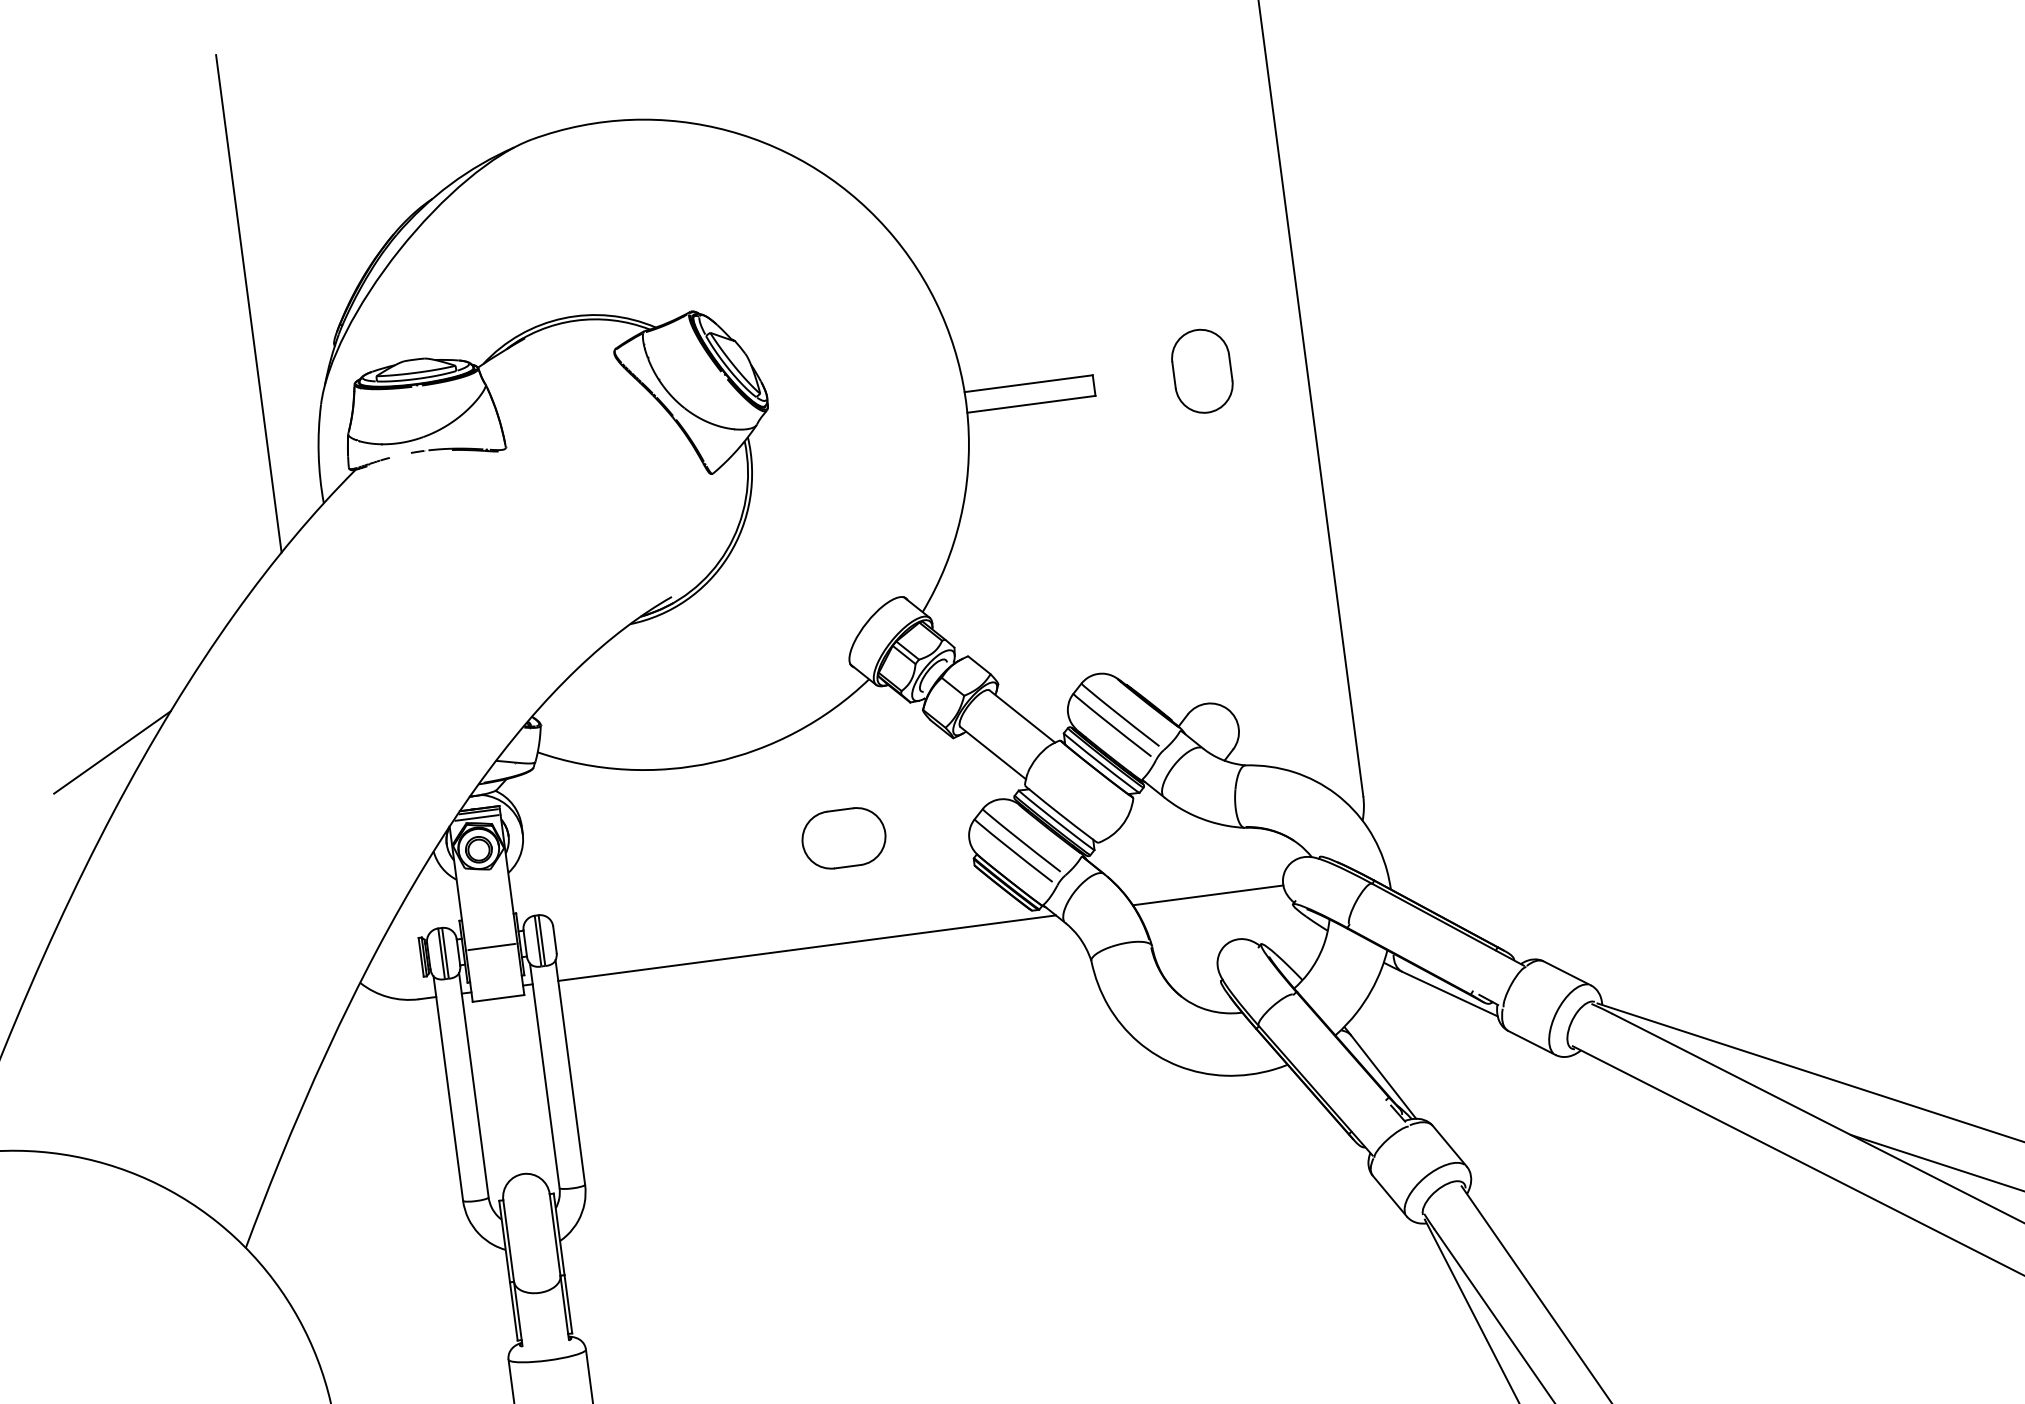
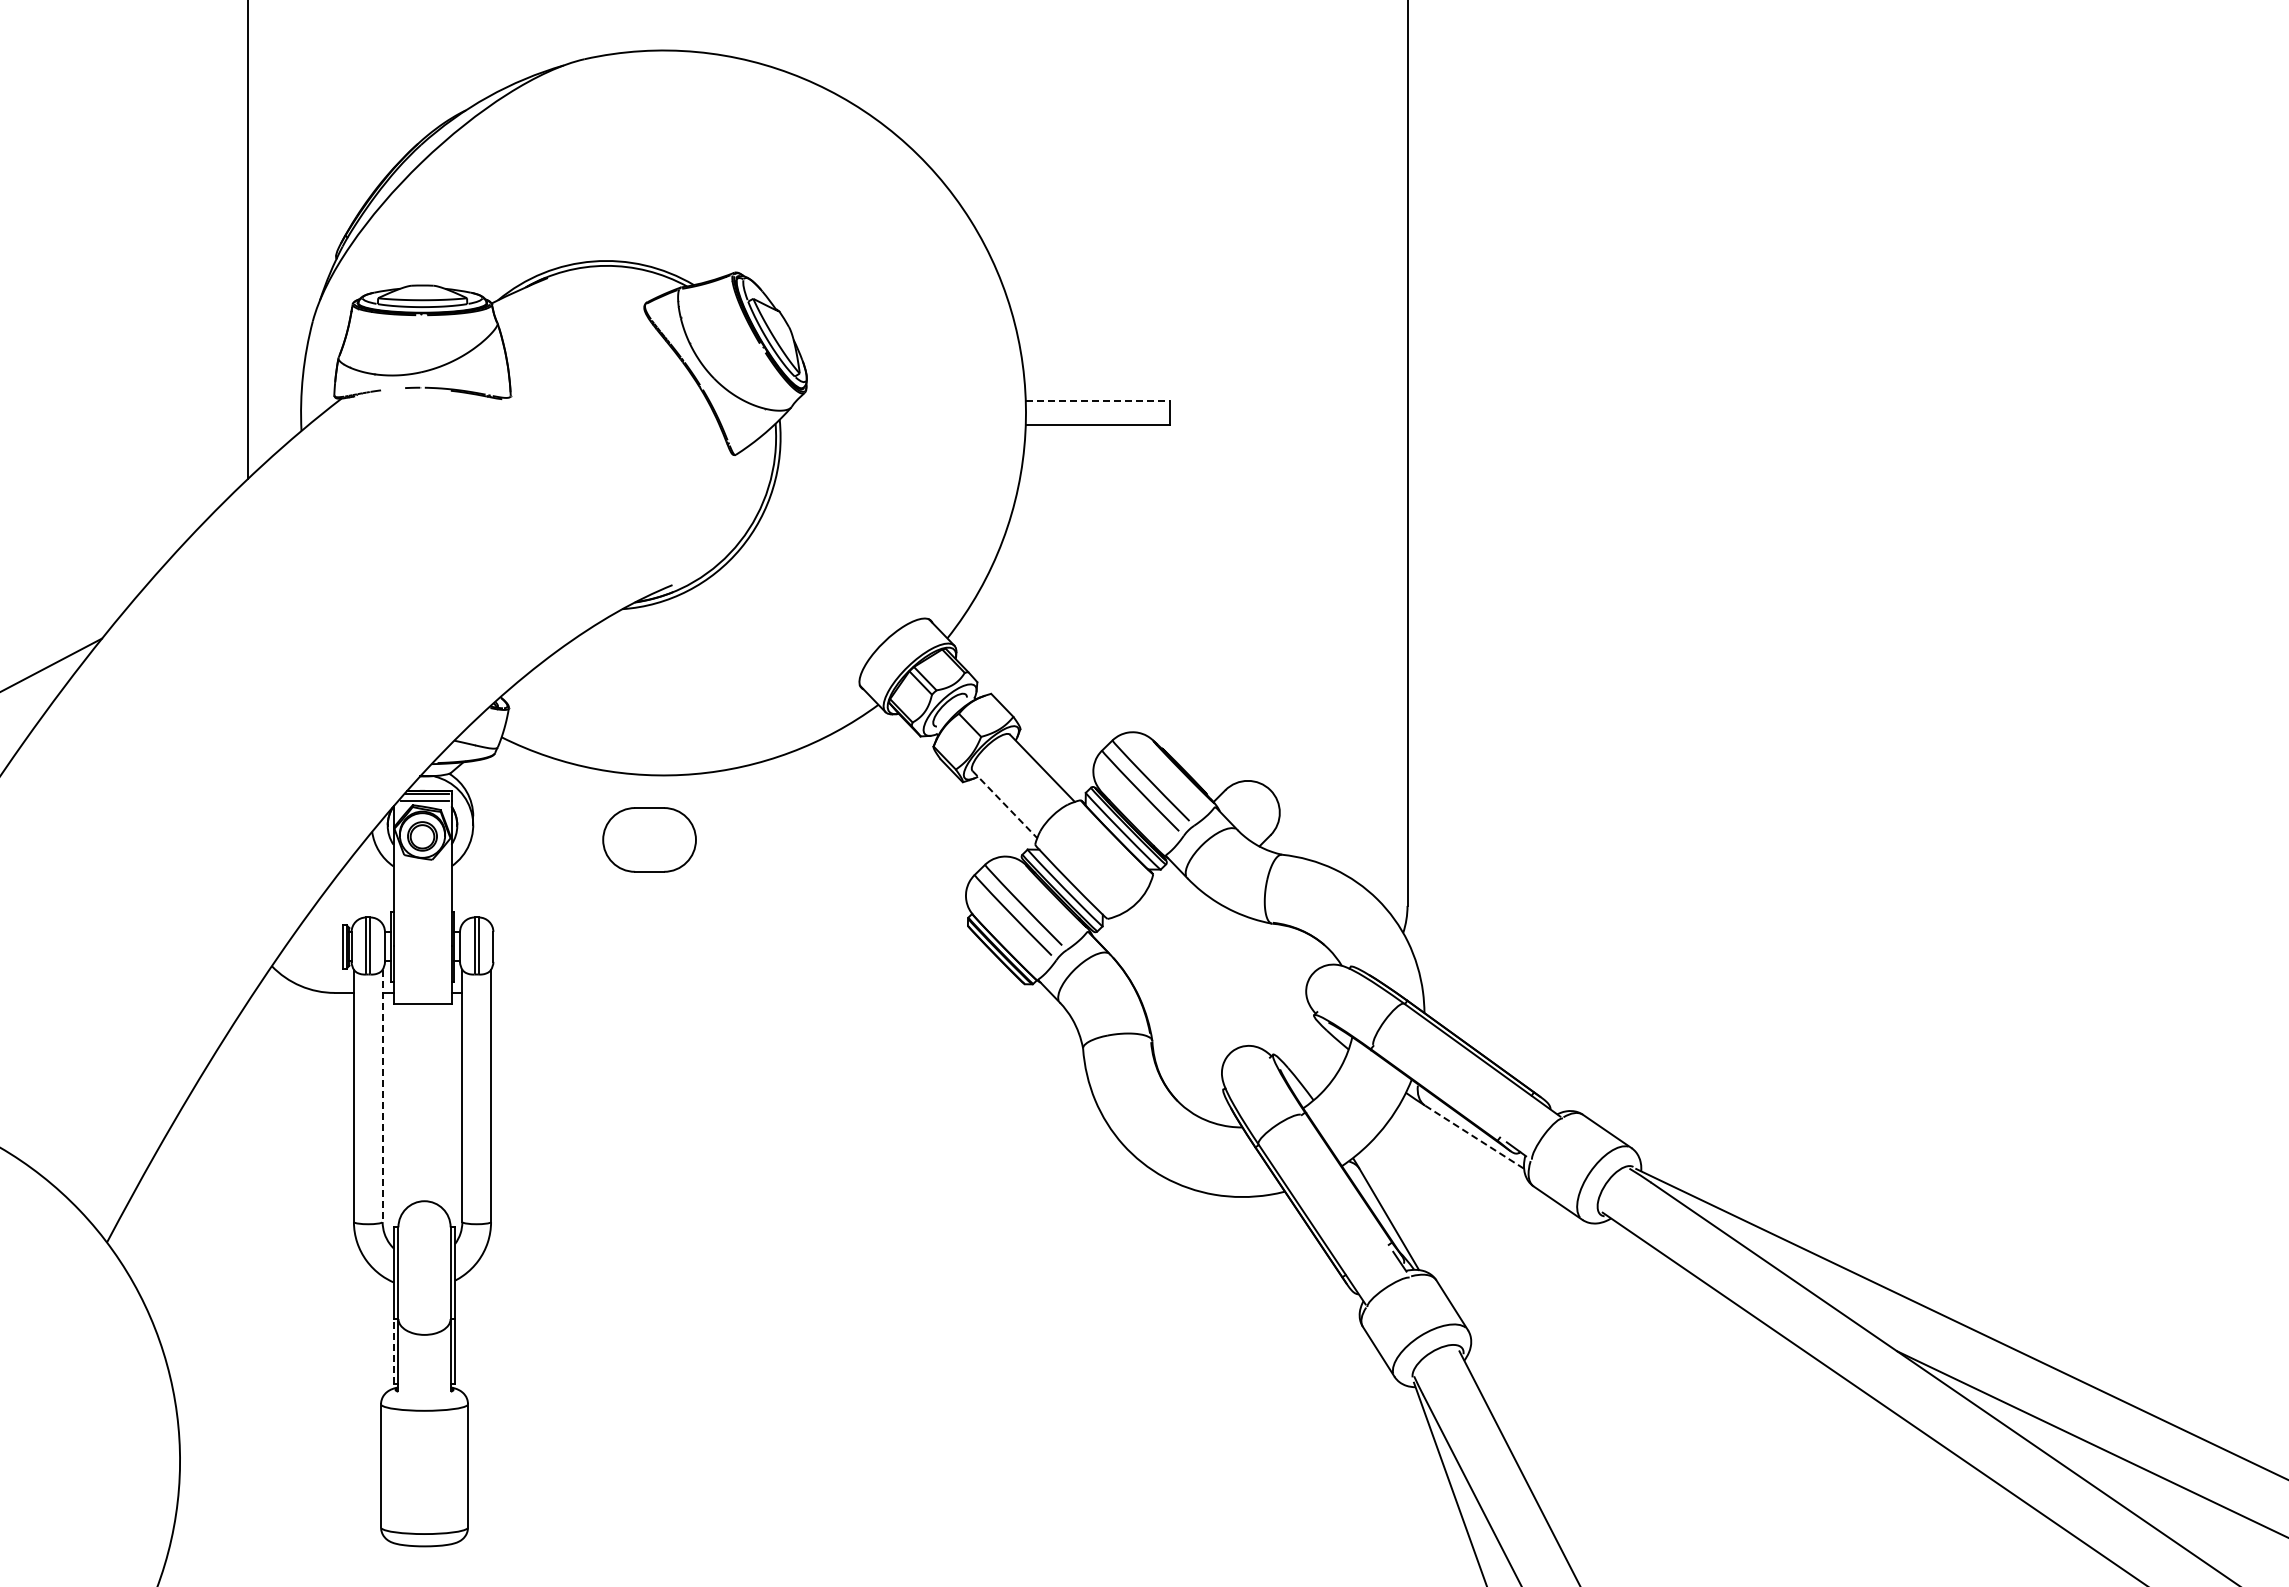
part: (1202, 370) -> (1291, 412), removed
line: (1029, 383) -> (1098, 401), solid -> dashed
line: (992, 753) -> (1004, 804), solid -> dashed
part: (843, 837) -> (649, 839), moved
line: (1207, 895) -> (1221, 992), removed
line: (491, 946) -> (422, 945), removed
line: (806, 947) -> (770, 992), removed
line: (1449, 994) -> (1474, 1137), solid -> dashed
line: (473, 1085) -> (382, 1096), solid -> dashed
line: (513, 1311) -> (393, 1351), solid -> dashed

